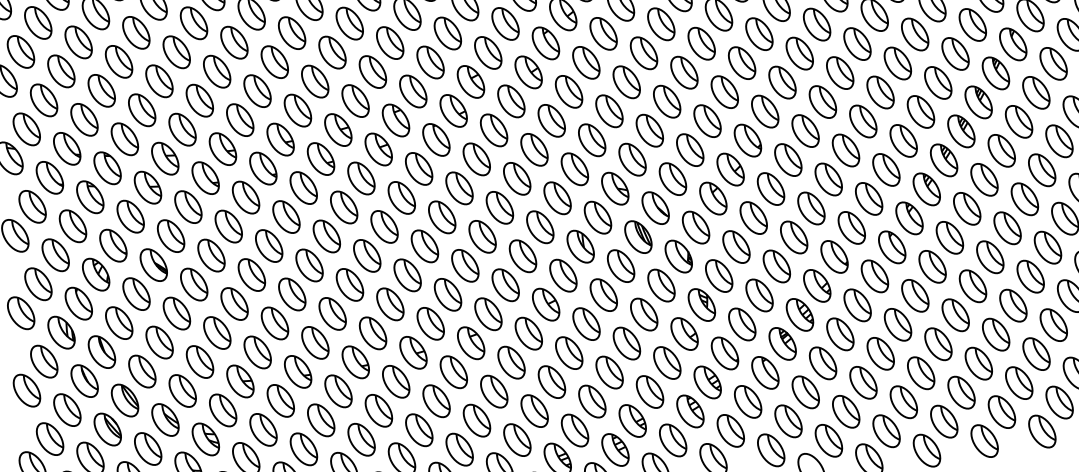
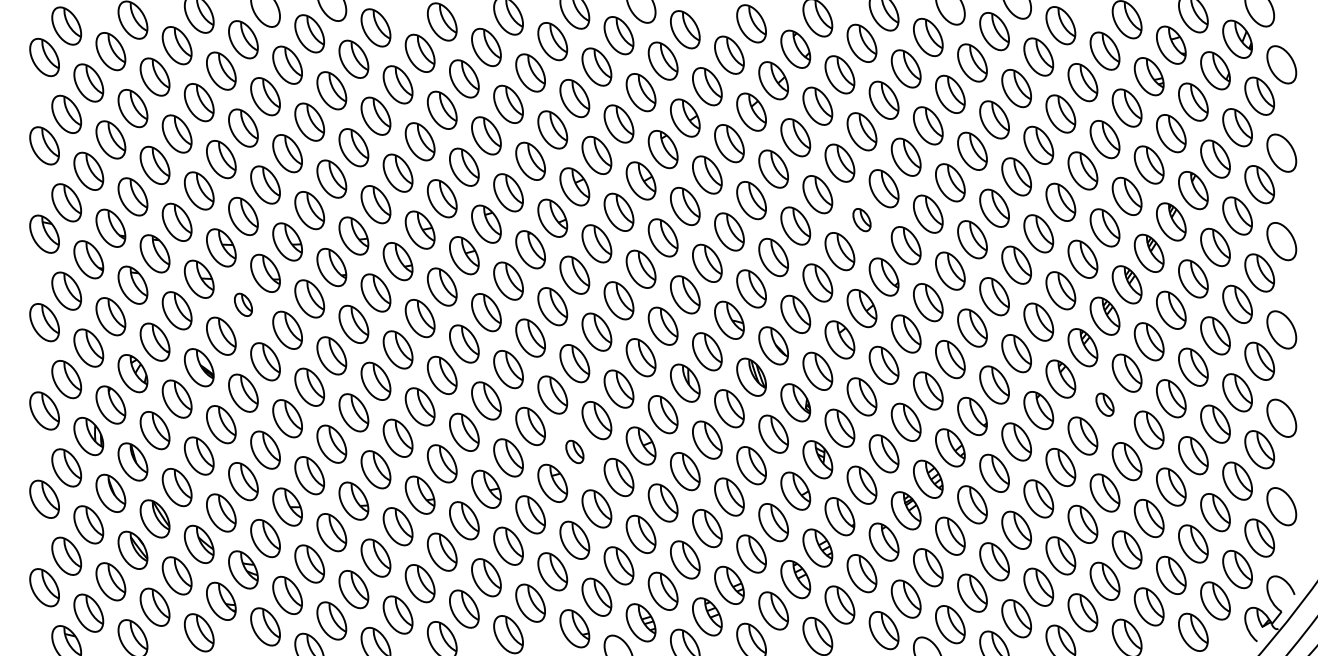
part: (724, 91) -> (861, 219), size x0.6
part: (188, 206) -> (243, 304), size x0.6
part: (949, 237) -> (1104, 404), size x0.6
part: (488, 313) -> (574, 451), size x0.6

